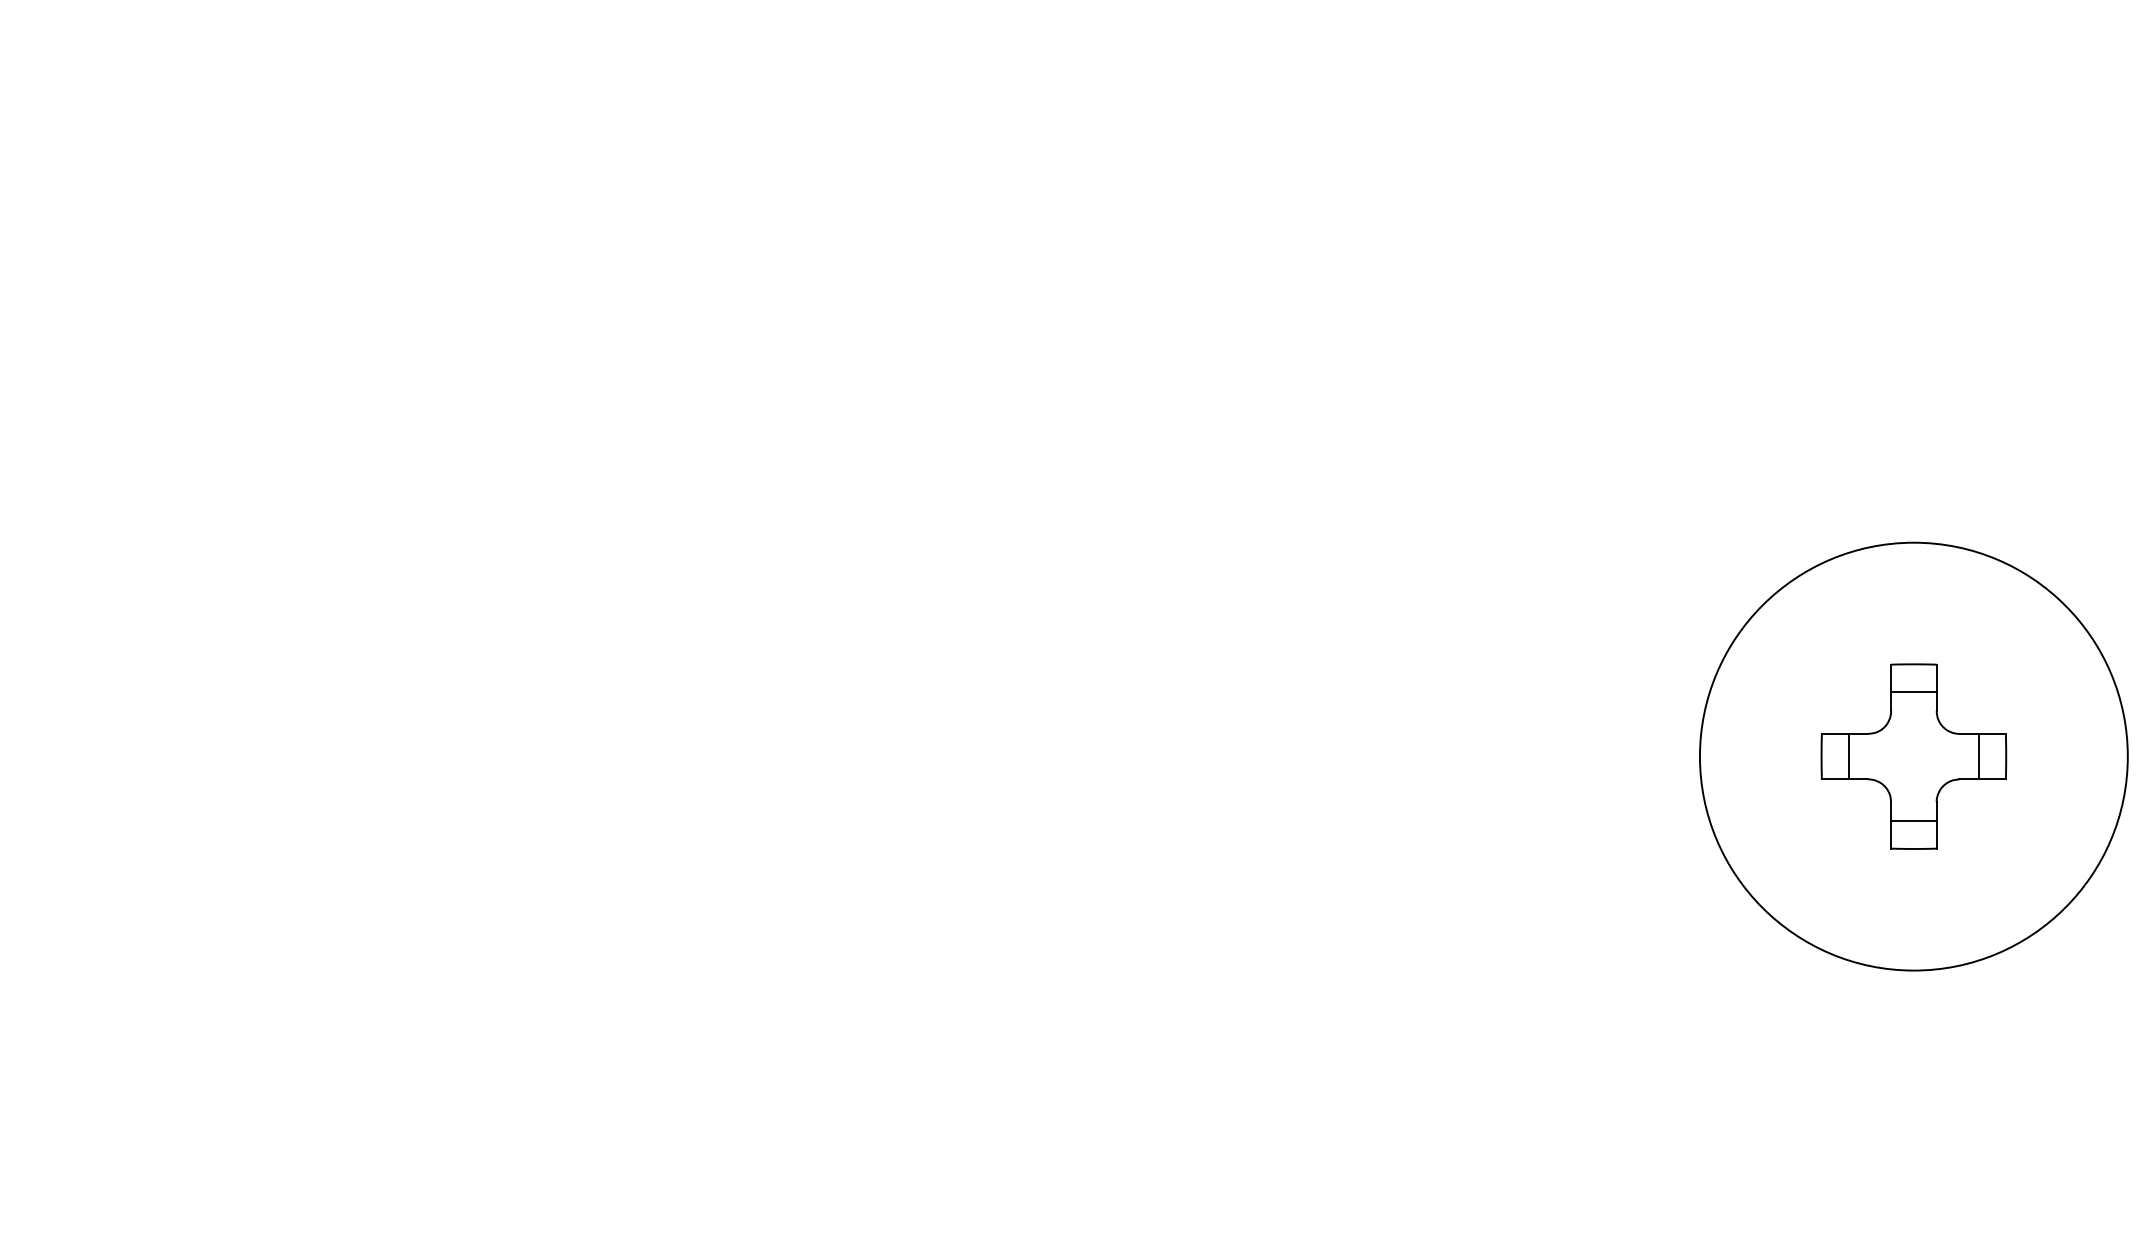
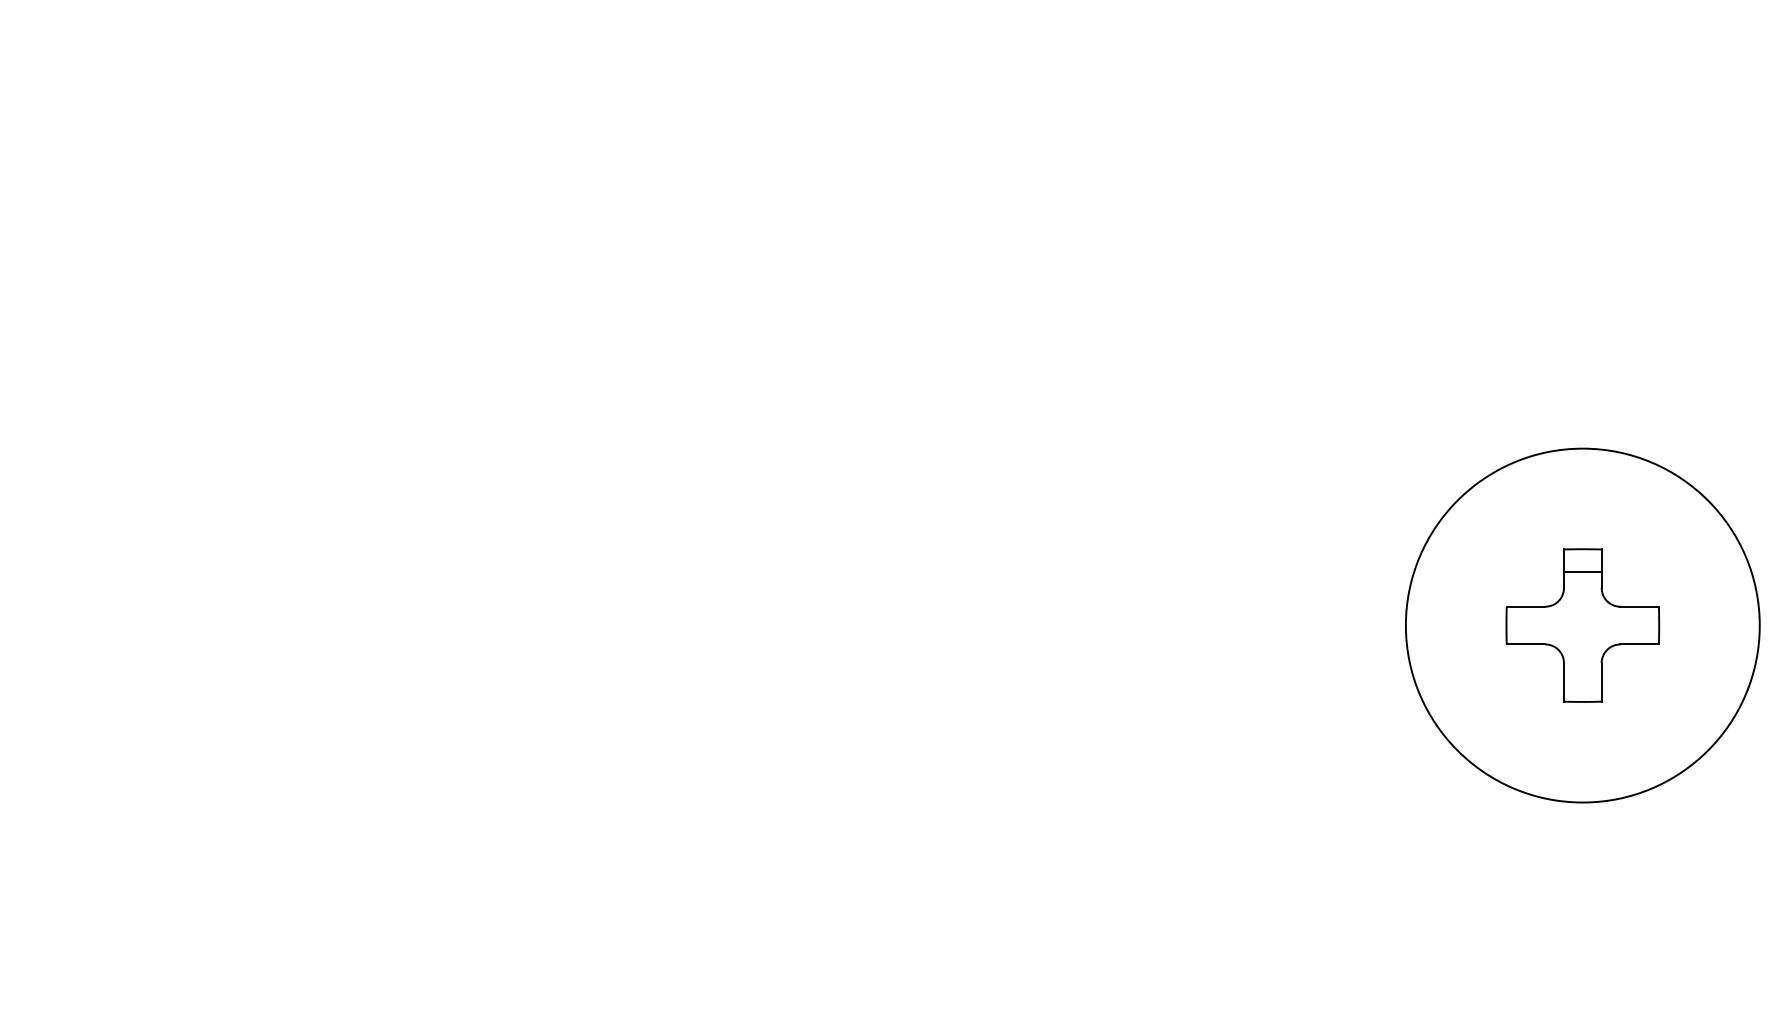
line: (1849, 756) -> (1529, 625), removed
line: (1978, 756) -> (1636, 625), removed
line: (1913, 821) -> (1582, 679), removed

